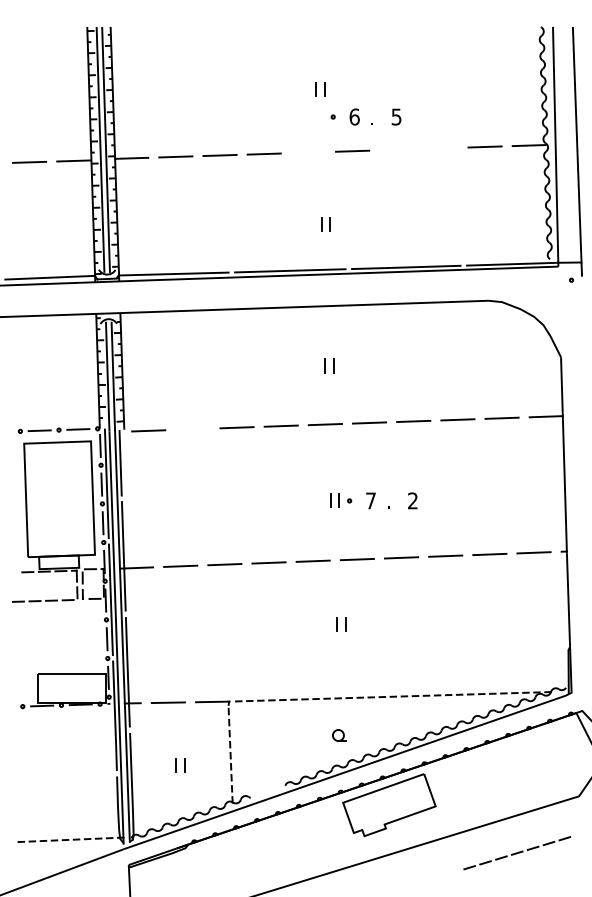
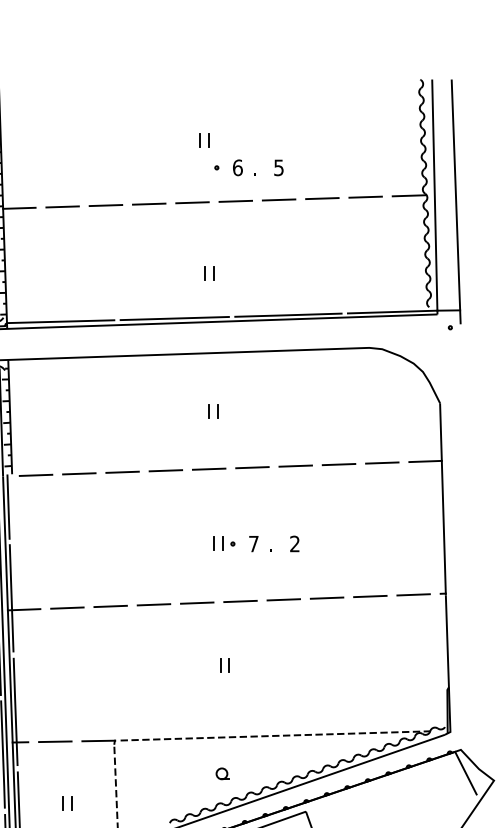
line: (440, 147) -> (321, 197), added
line: (396, 149) -> (278, 199), added
line: (307, 152) -> (191, 202), added
line: (192, 428) -> (78, 473), added

